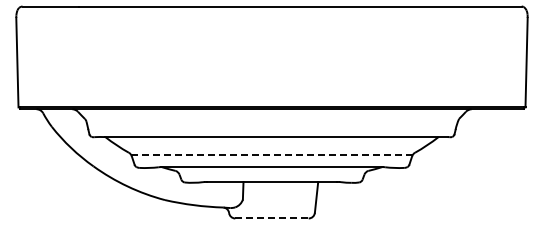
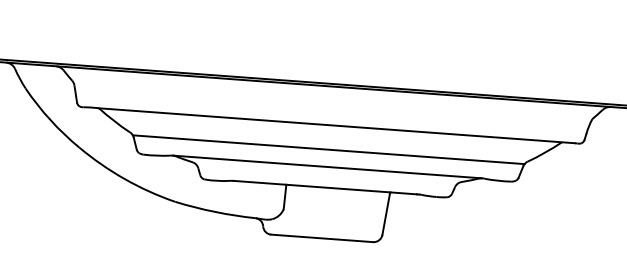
line: (272, 154) -> (329, 149), dashed -> solid
line: (271, 218) -> (321, 238), dashed -> solid

